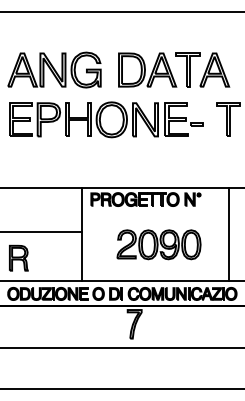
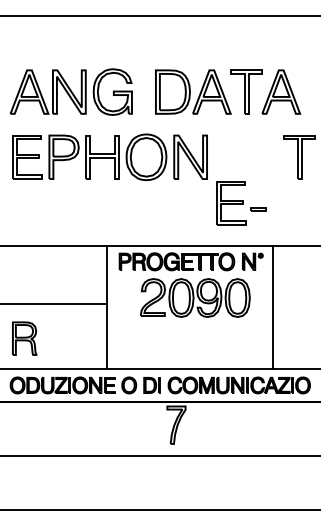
part: (184, 119) -> (241, 203), moved
line: (229, 234) -> (273, 307), moved
part: (159, 244) -> (195, 297), moved

